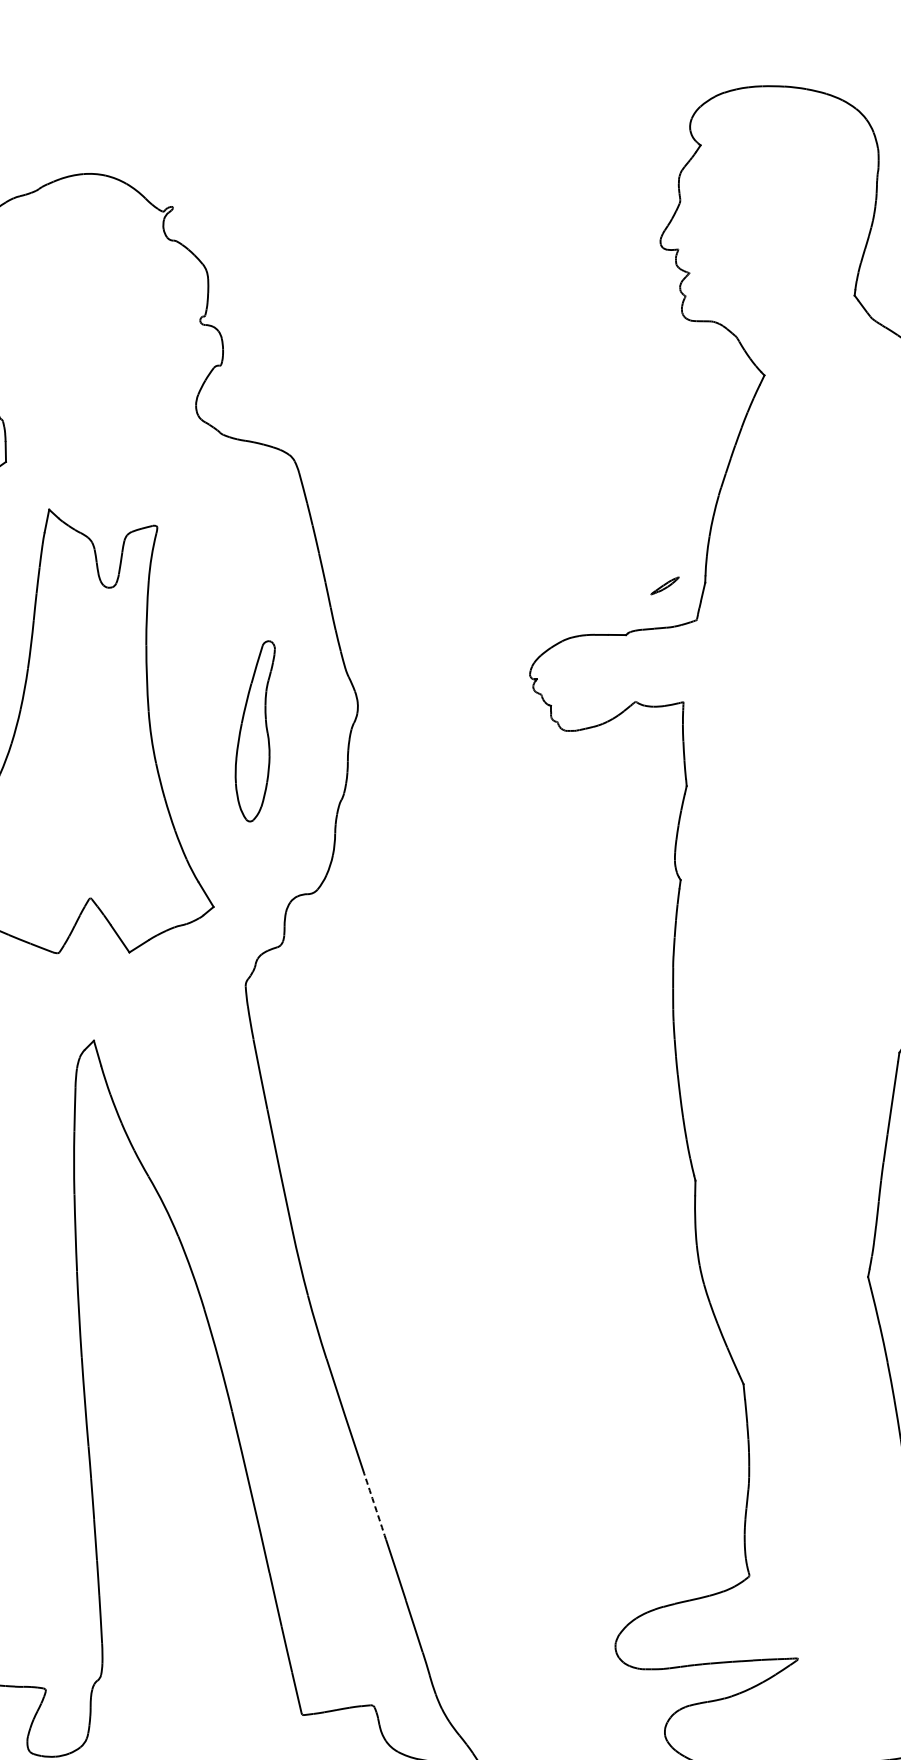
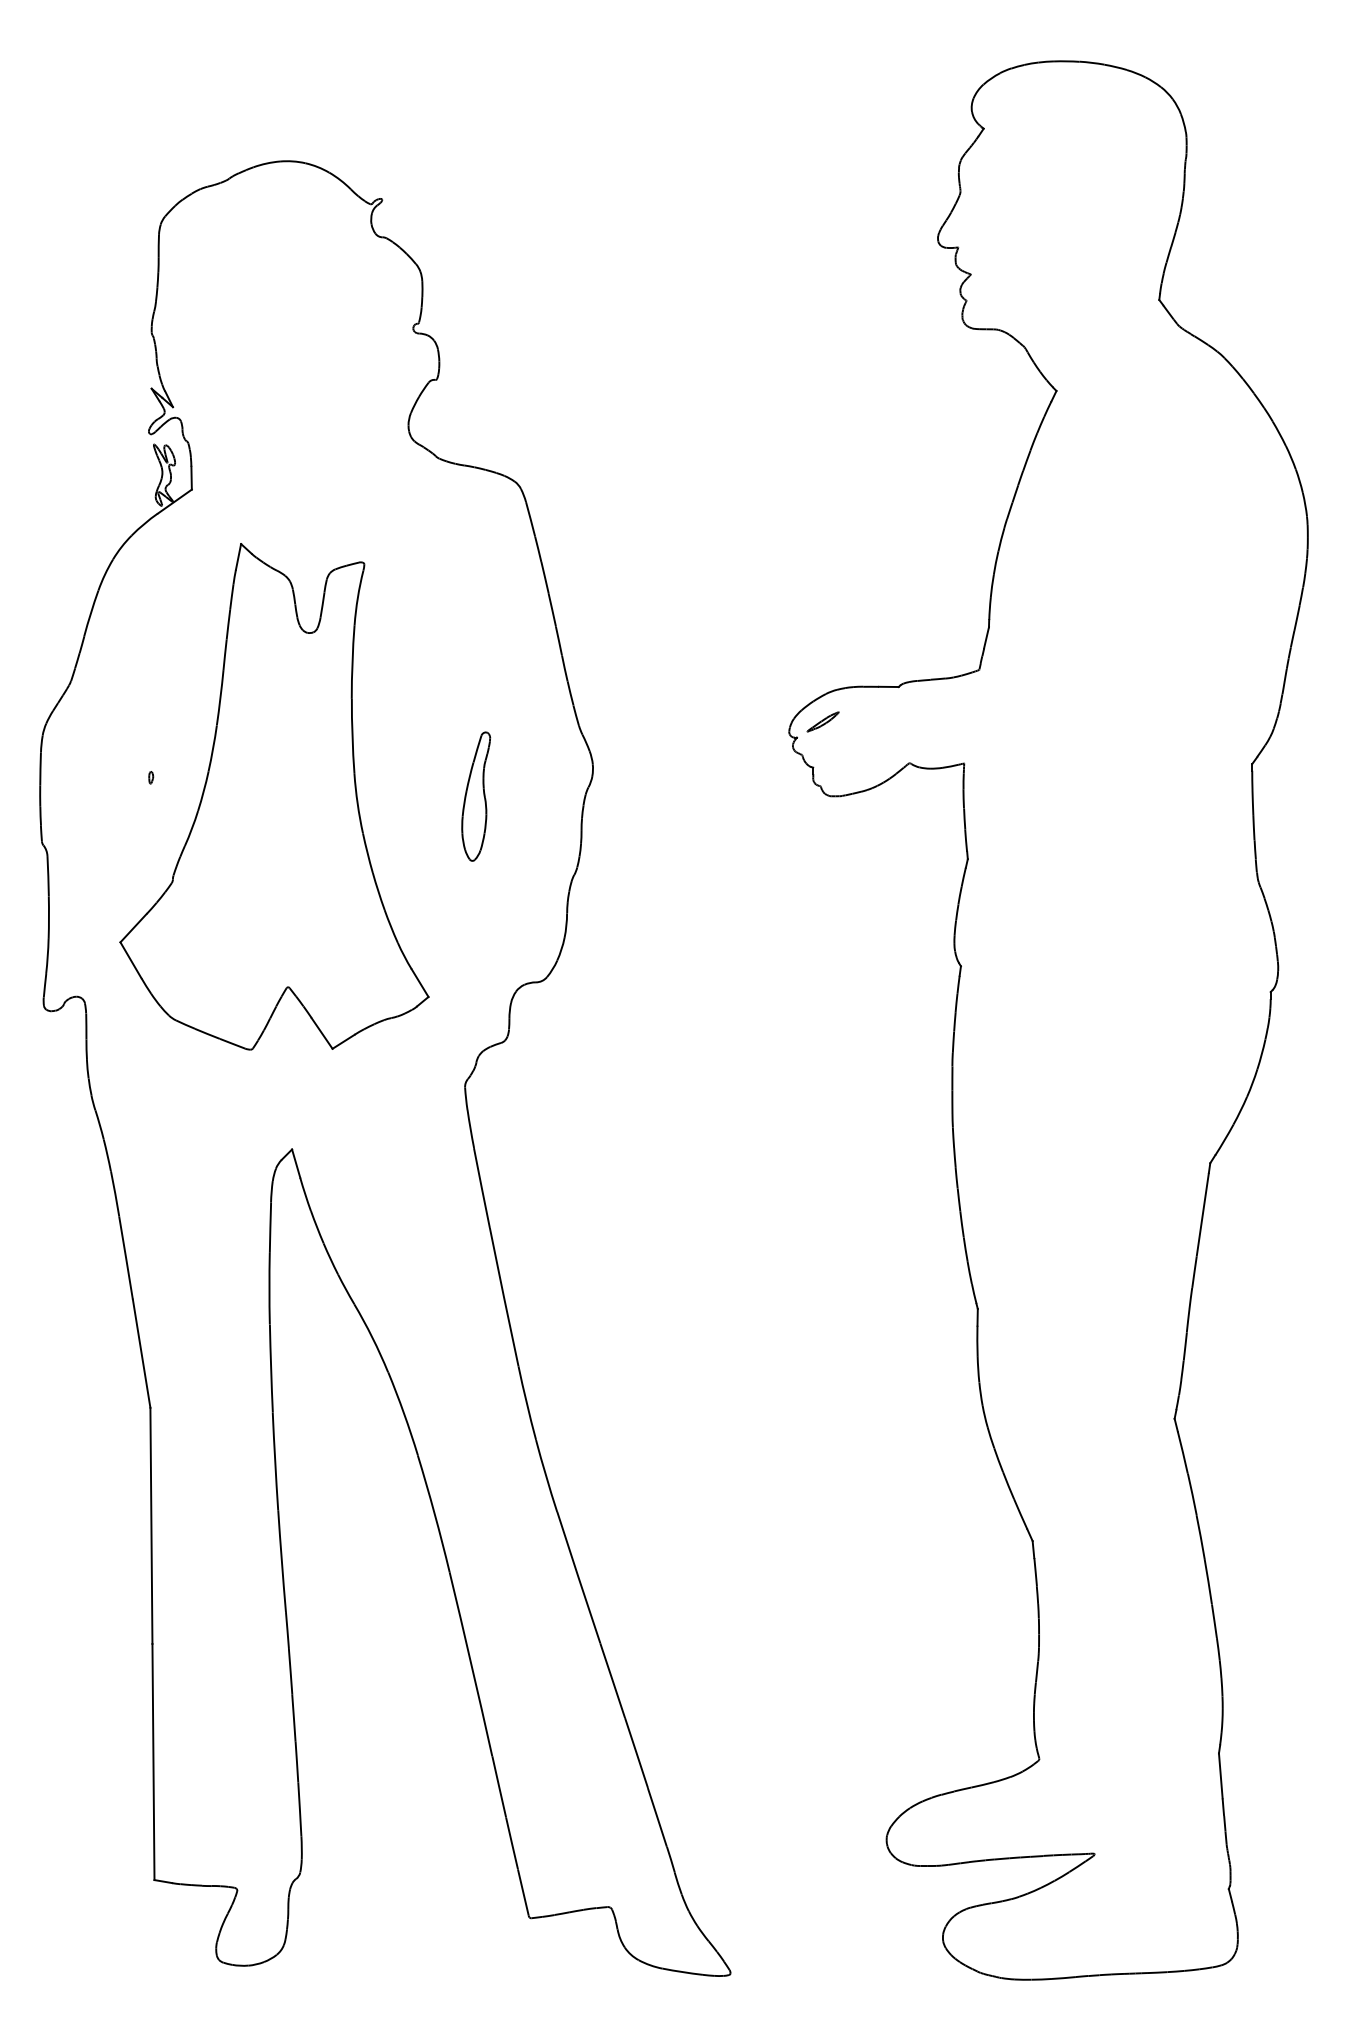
part: (664, 585) -> (822, 721), moved
part: (255, 731) -> (476, 796), size x0.62
arc: (375, 1506) -> (612, 1680), dashed -> solid

